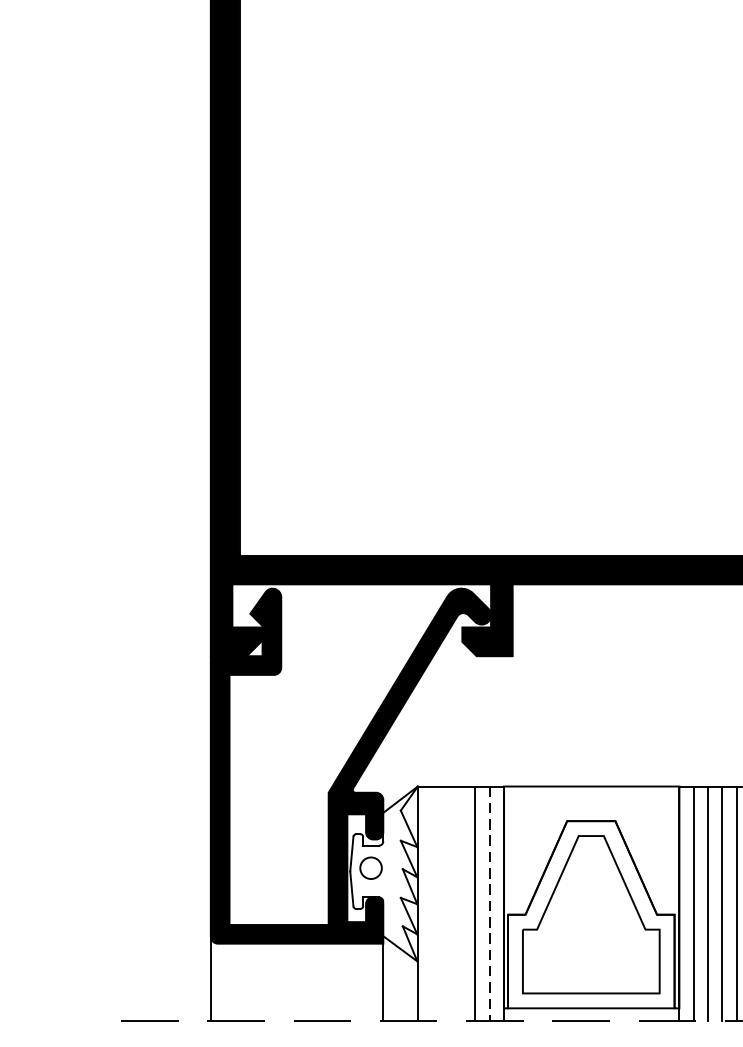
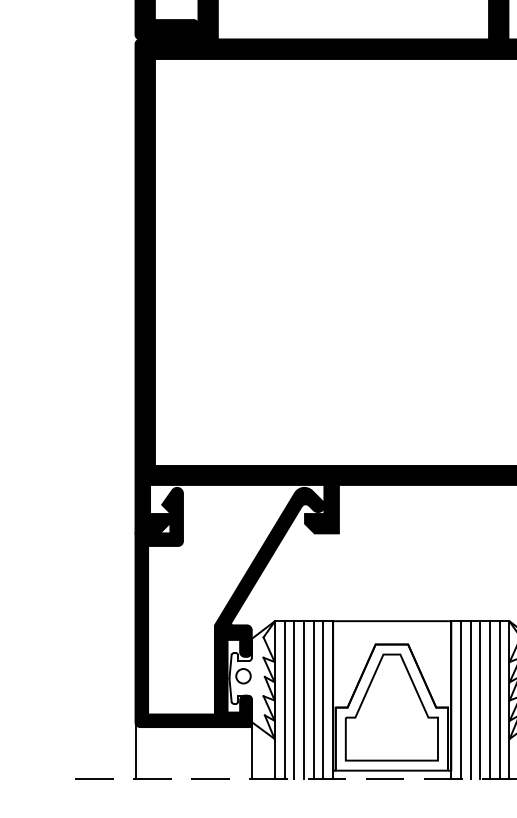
line: (431, 904) -> (284, 700), added
line: (446, 904) -> (294, 700), added
line: (461, 904) -> (304, 700), added
line: (489, 904) -> (323, 700), dashed -> solid

